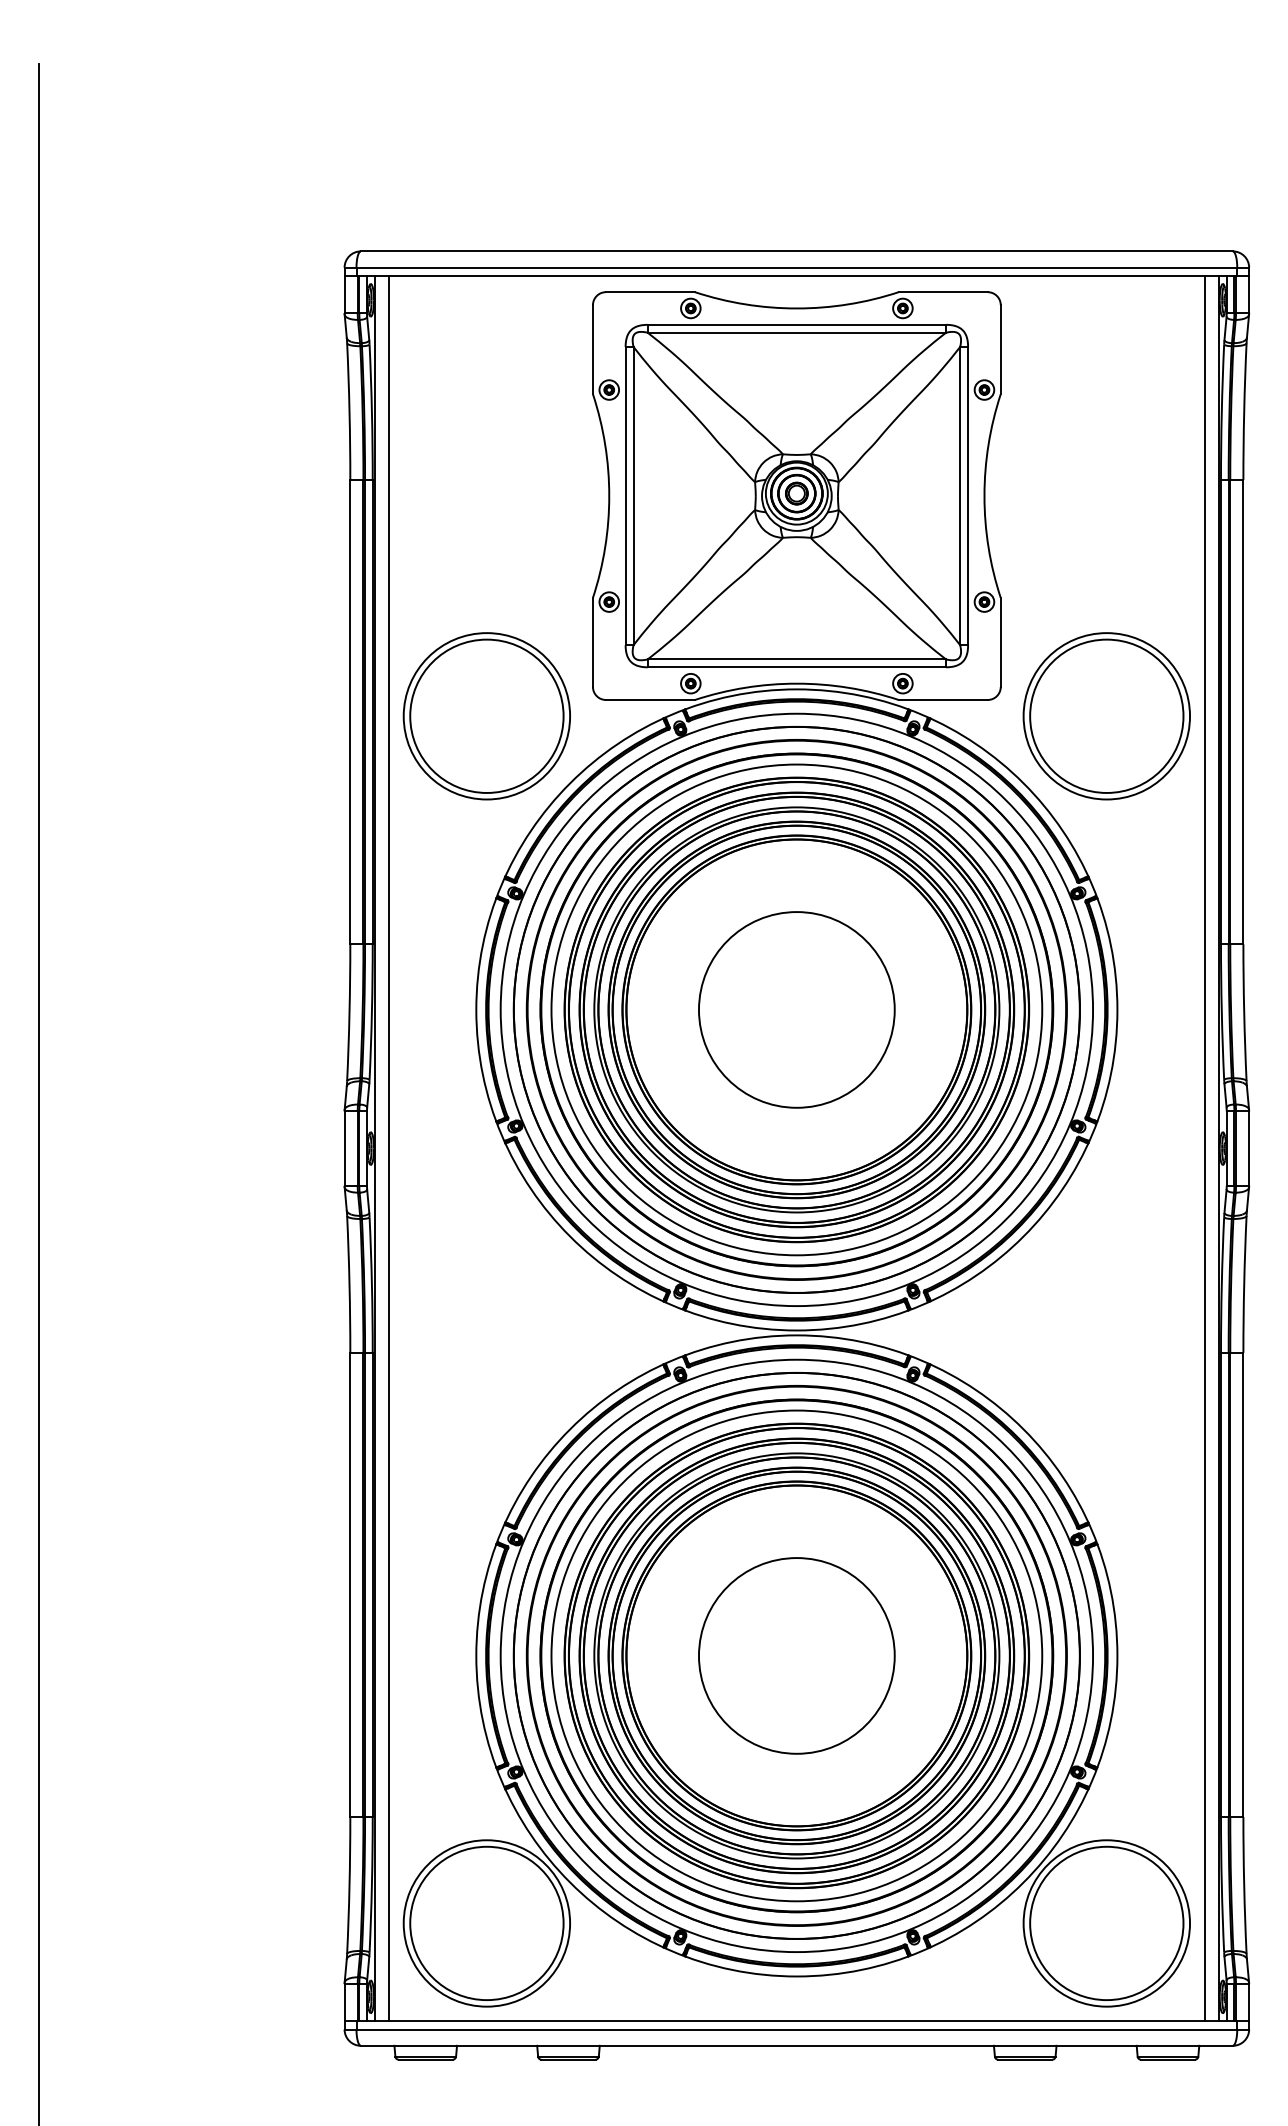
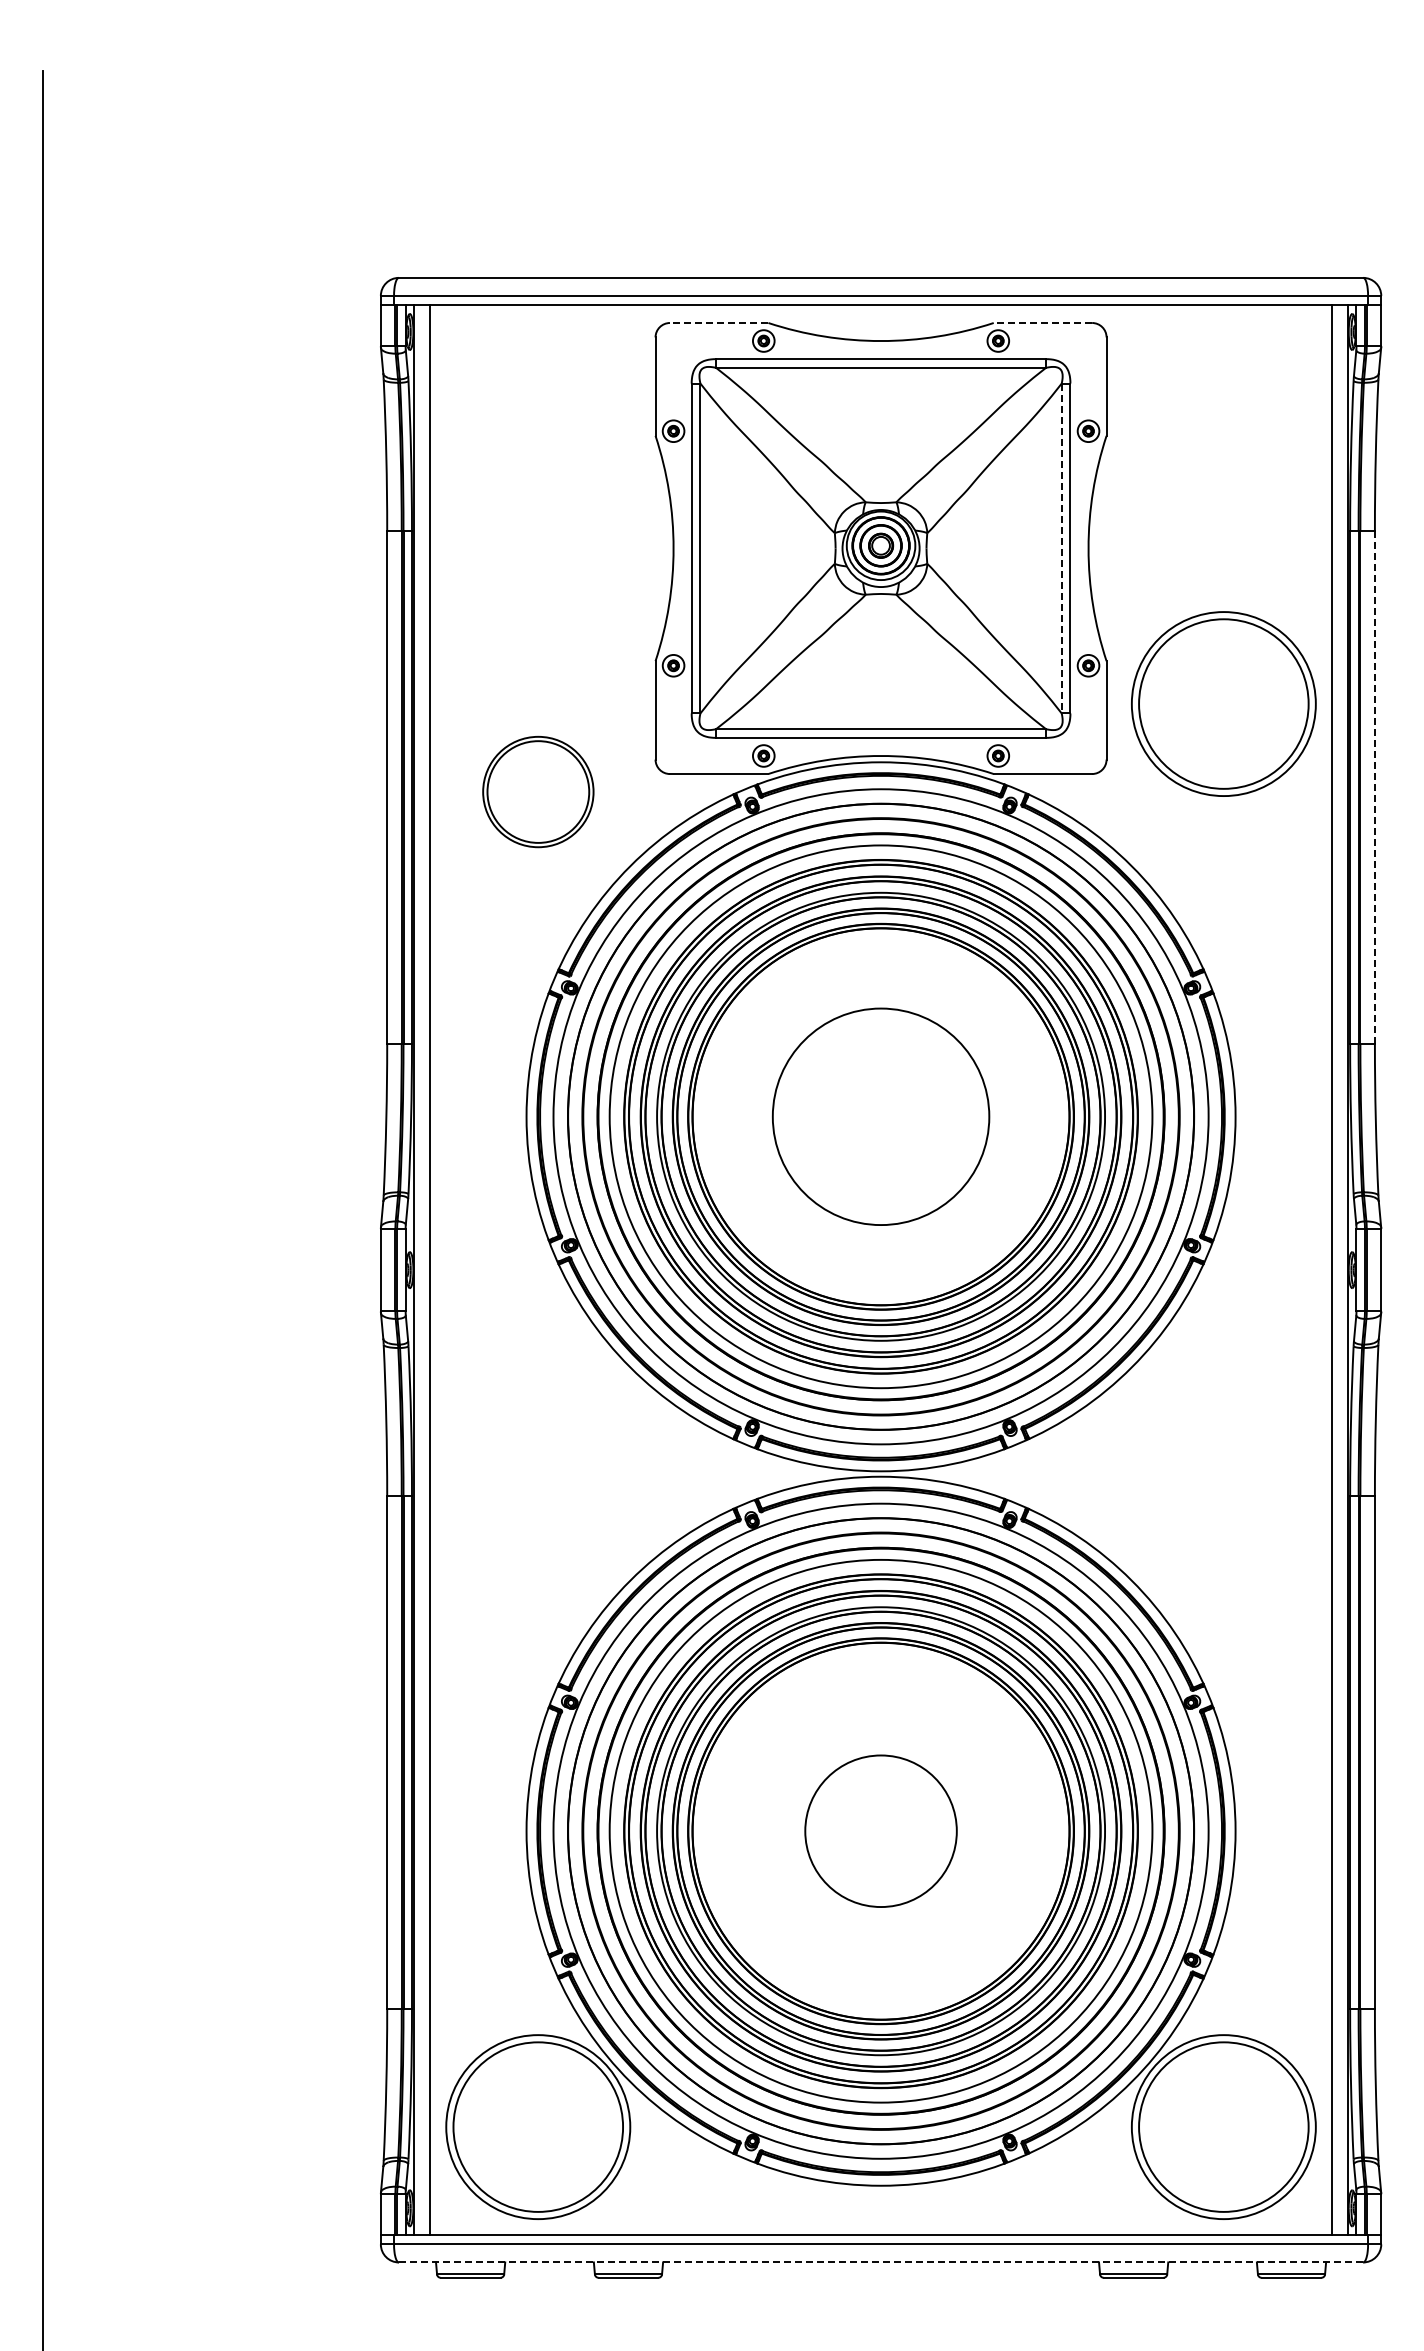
line: (649, 292) -> (718, 323), solid -> dashed
line: (942, 292) -> (1042, 323), solid -> dashed
line: (960, 496) -> (1061, 548), solid -> dashed
line: (1243, 712) -> (1374, 787), solid -> dashed
part: (487, 715) -> (538, 791), size x0.6
part: (1106, 715) -> (1223, 703), moved
circle: (796, 1656) -> (880, 1831), size x0.7
line: (797, 2045) -> (881, 2262), solid -> dashed

